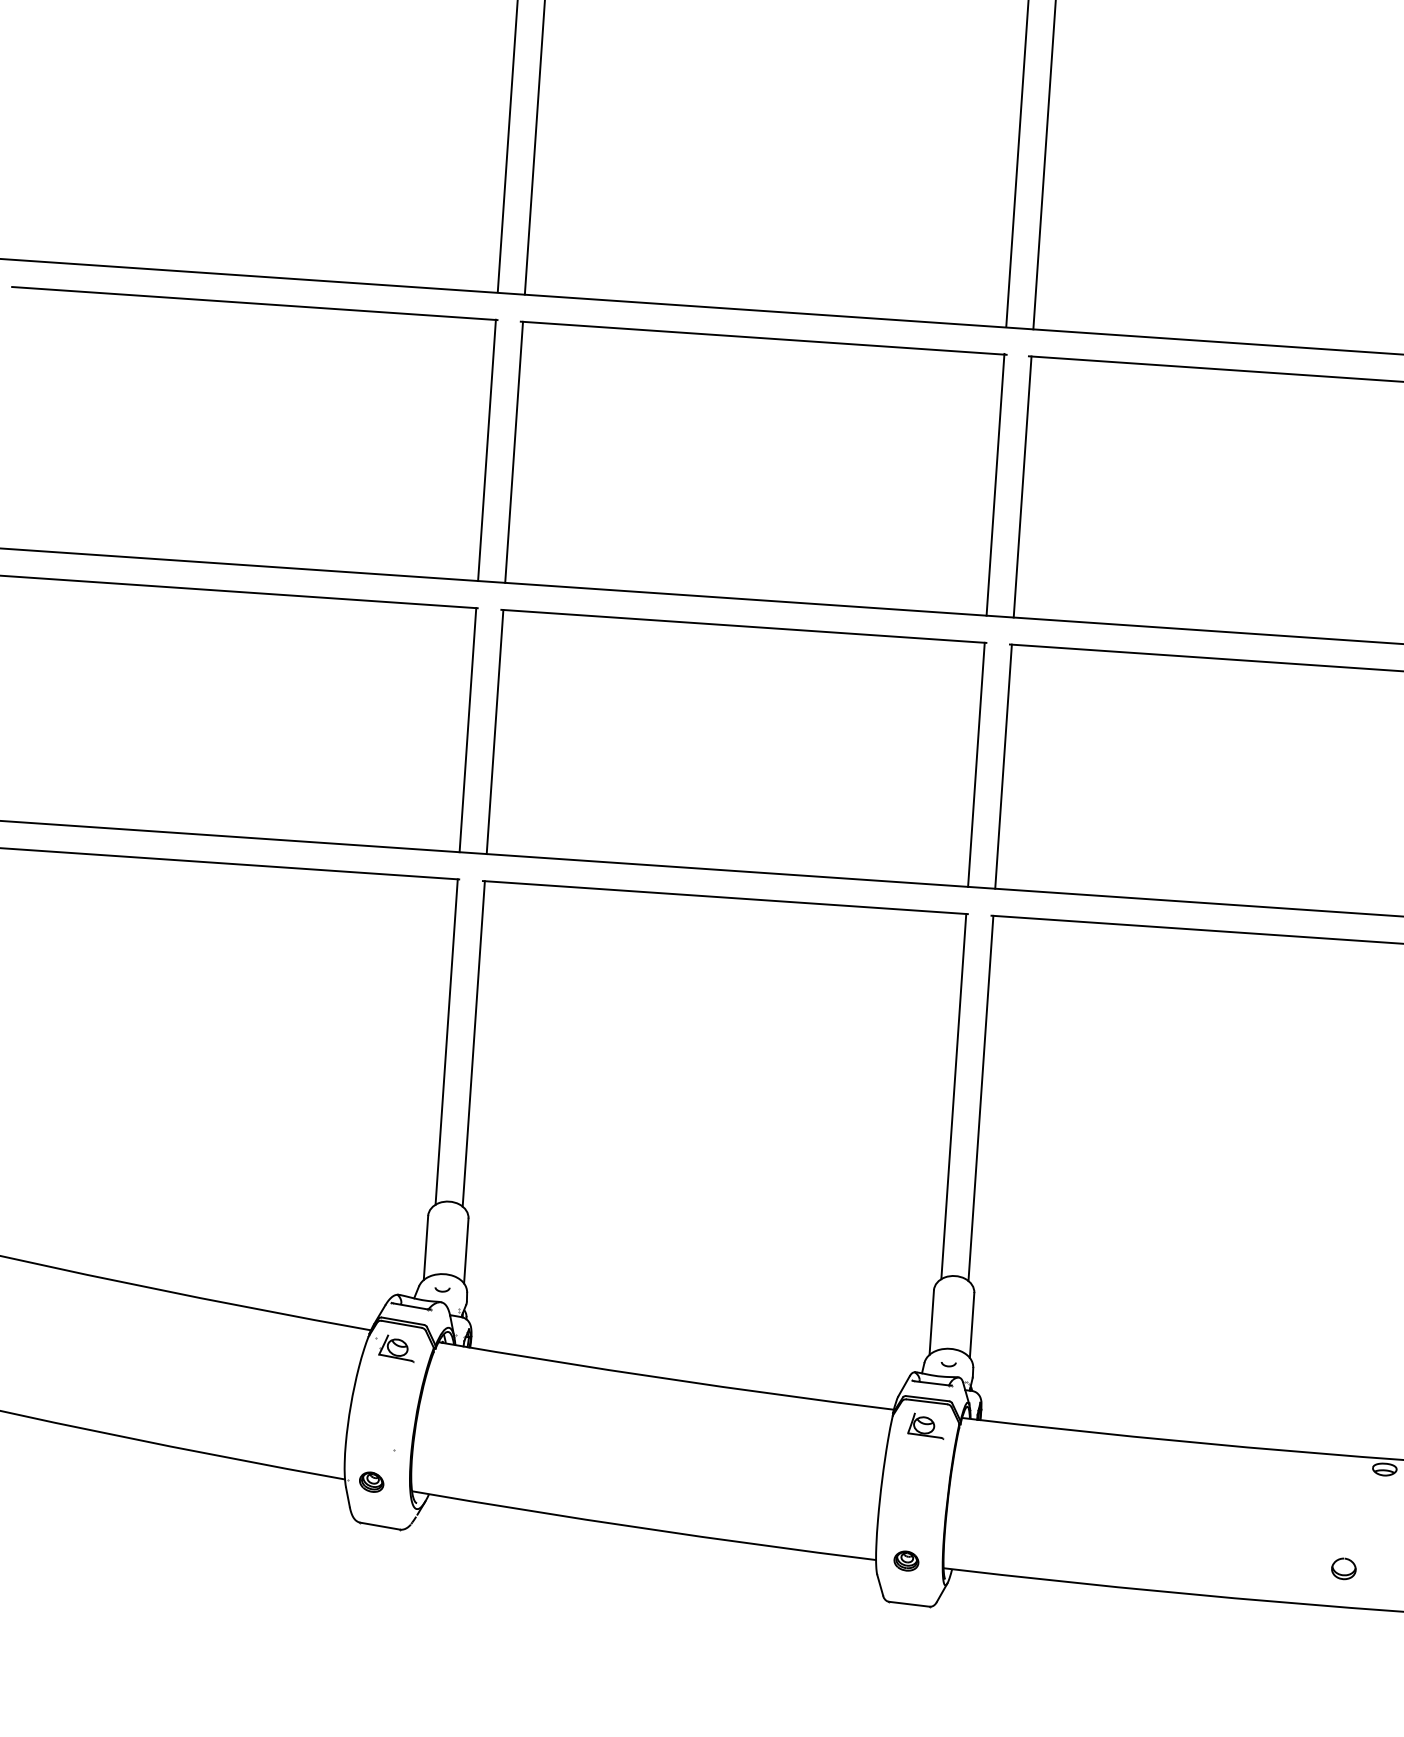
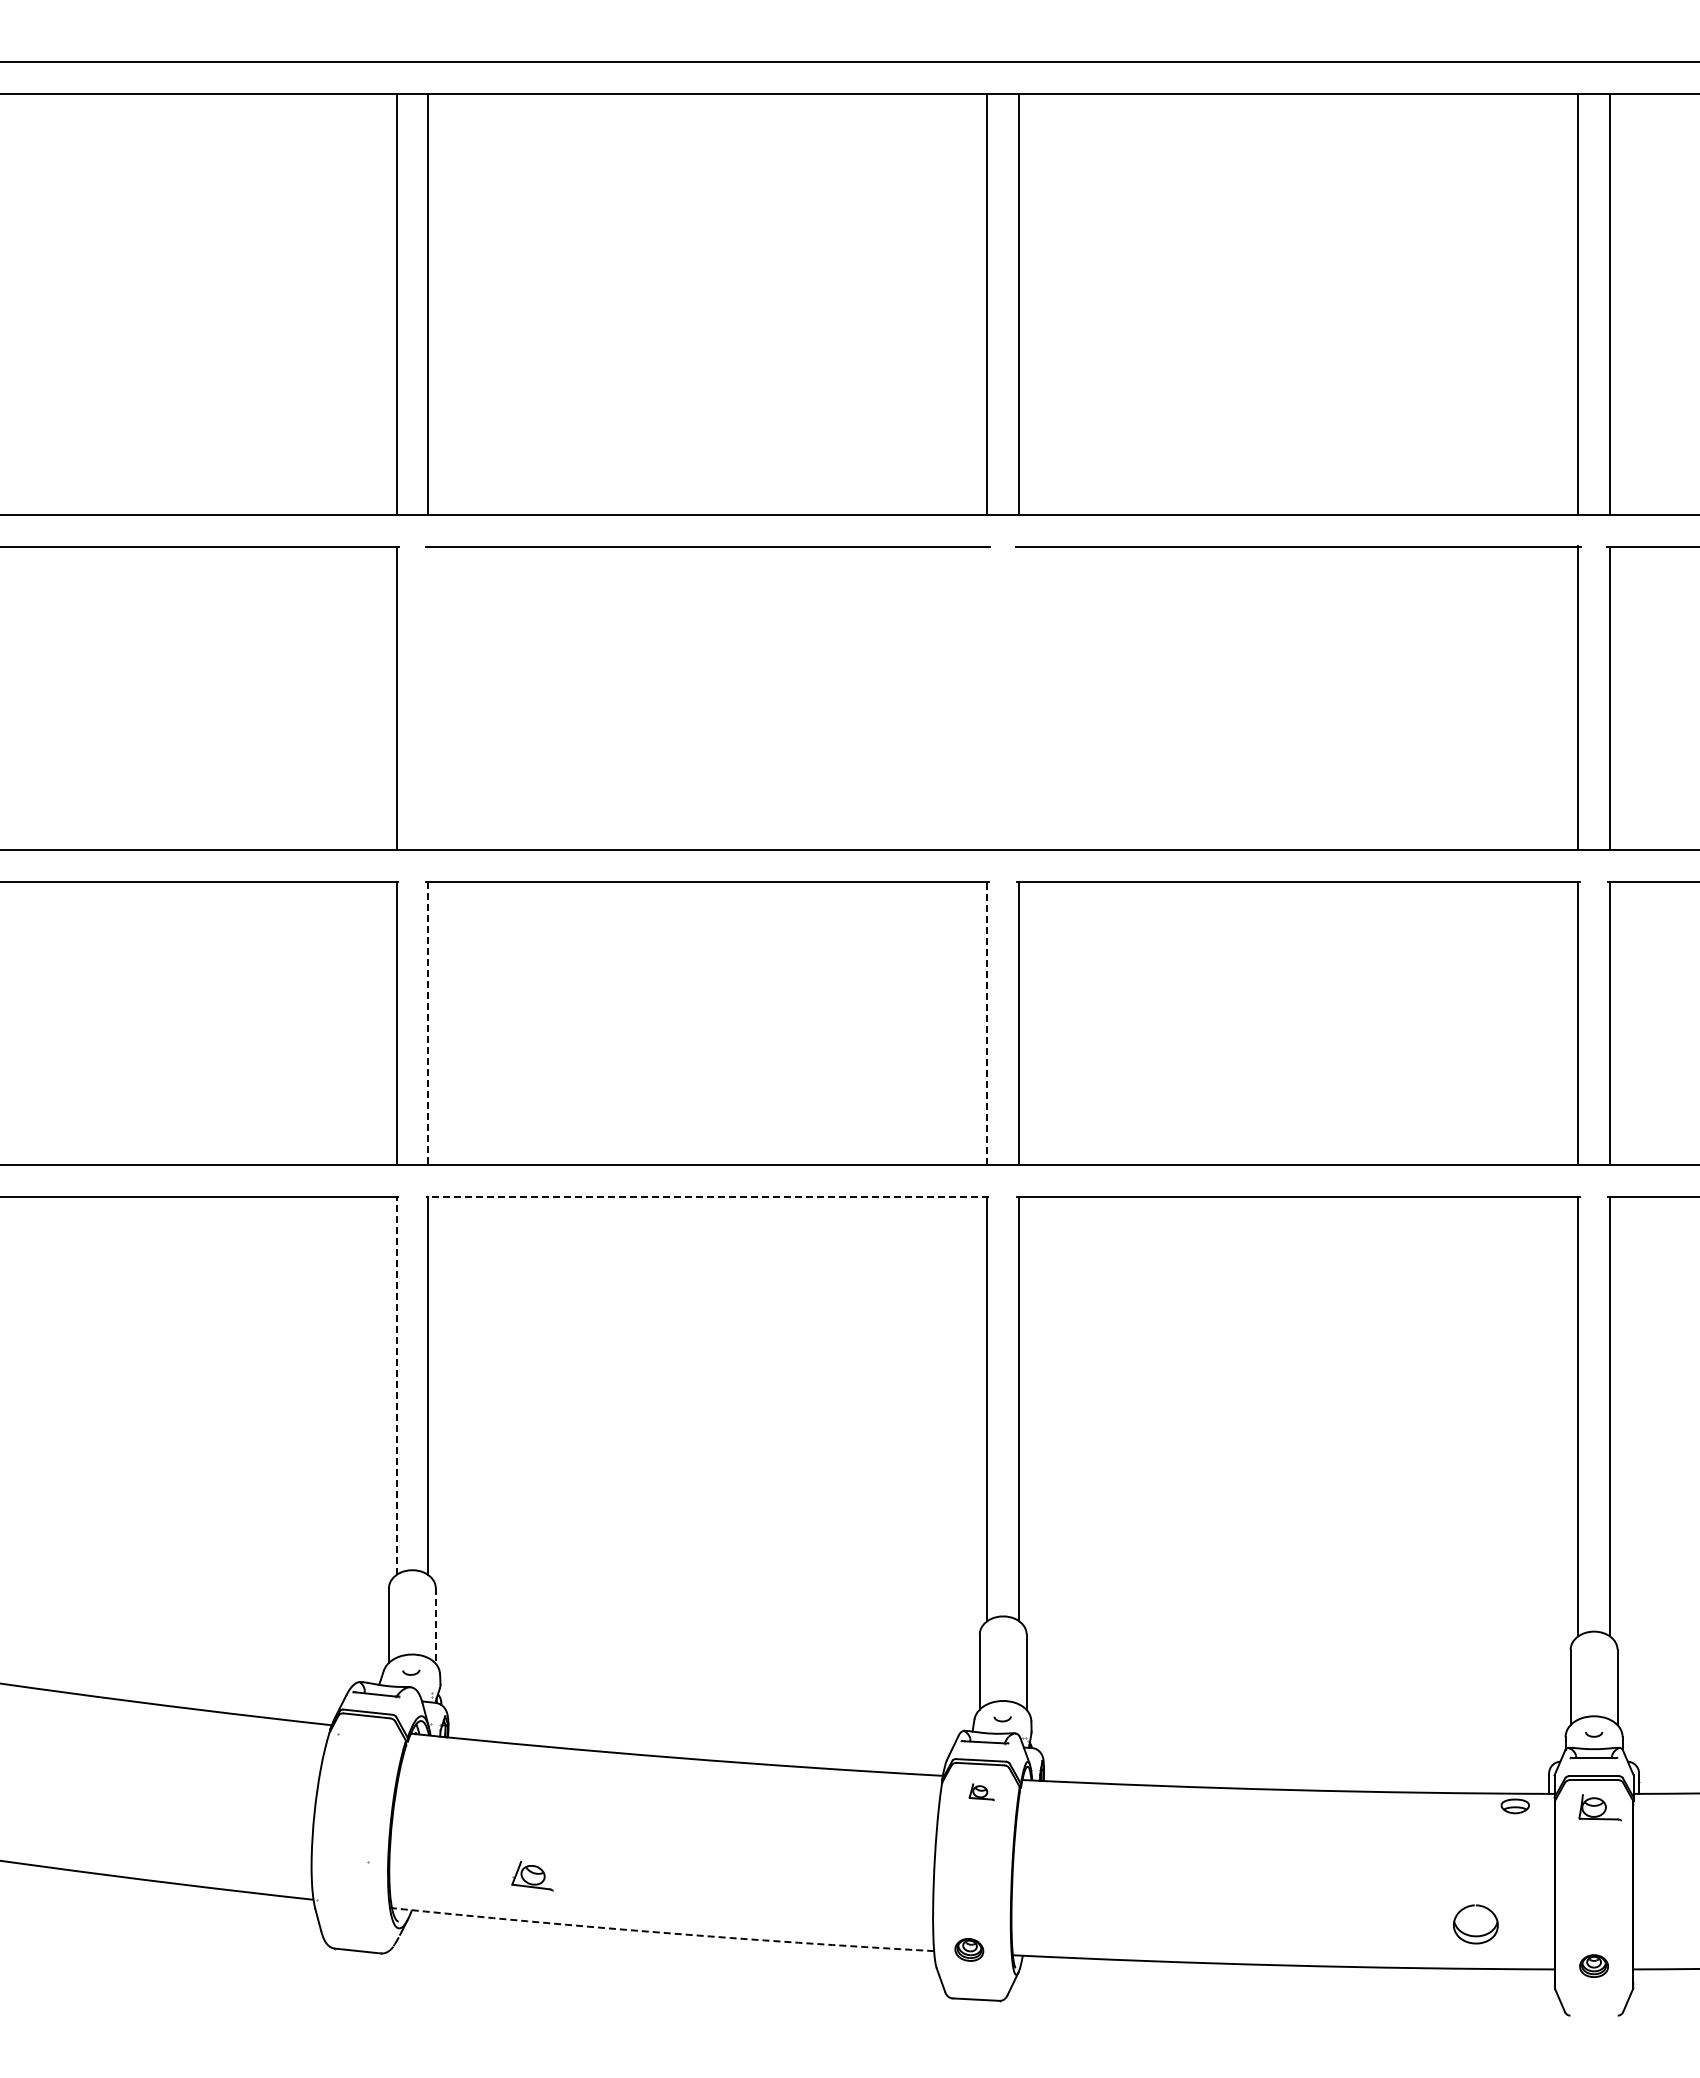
line: (514, 452) -> (428, 698), removed
line: (995, 485) -> (987, 698), removed
line: (1023, 487) -> (1019, 698), removed
line: (495, 732) -> (428, 1023), solid -> dashed
line: (976, 764) -> (987, 1023), solid -> dashed
line: (725, 897) -> (707, 1196), solid -> dashed
line: (446, 1041) -> (396, 1385), solid -> dashed
line: (466, 1251) -> (435, 1626), solid -> dashed
part: (397, 1347) -> (532, 1875), moved
part: (926, 1425) -> (981, 1791), size x0.6
part: (371, 1481) -> (344, 1900), removed
line: (643, 1528) -> (662, 1932), solid -> dashed
part: (1343, 1568) -> (1475, 1924), size x1.6

